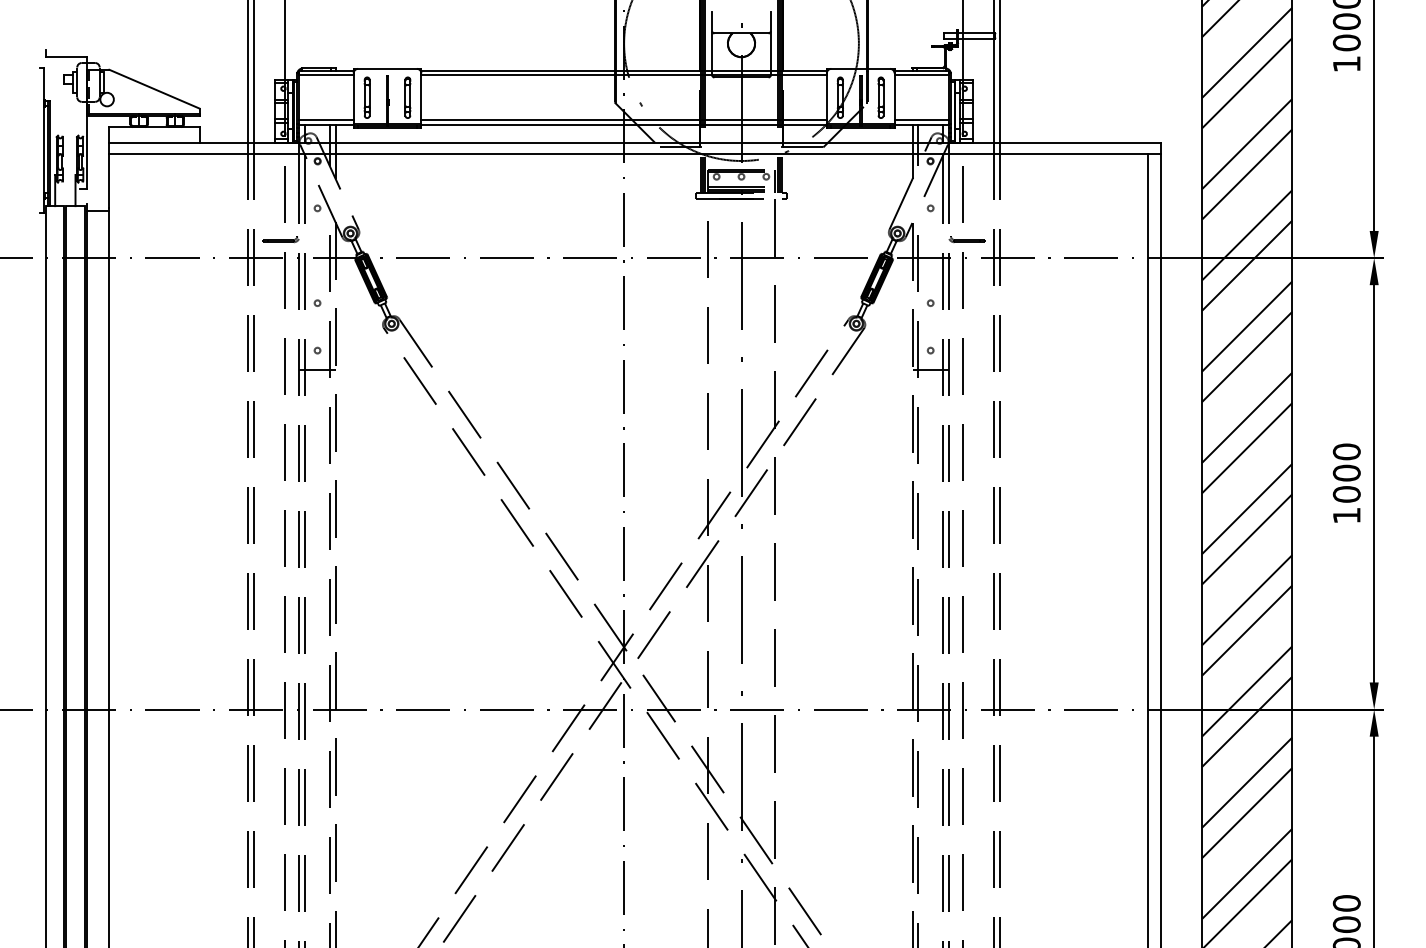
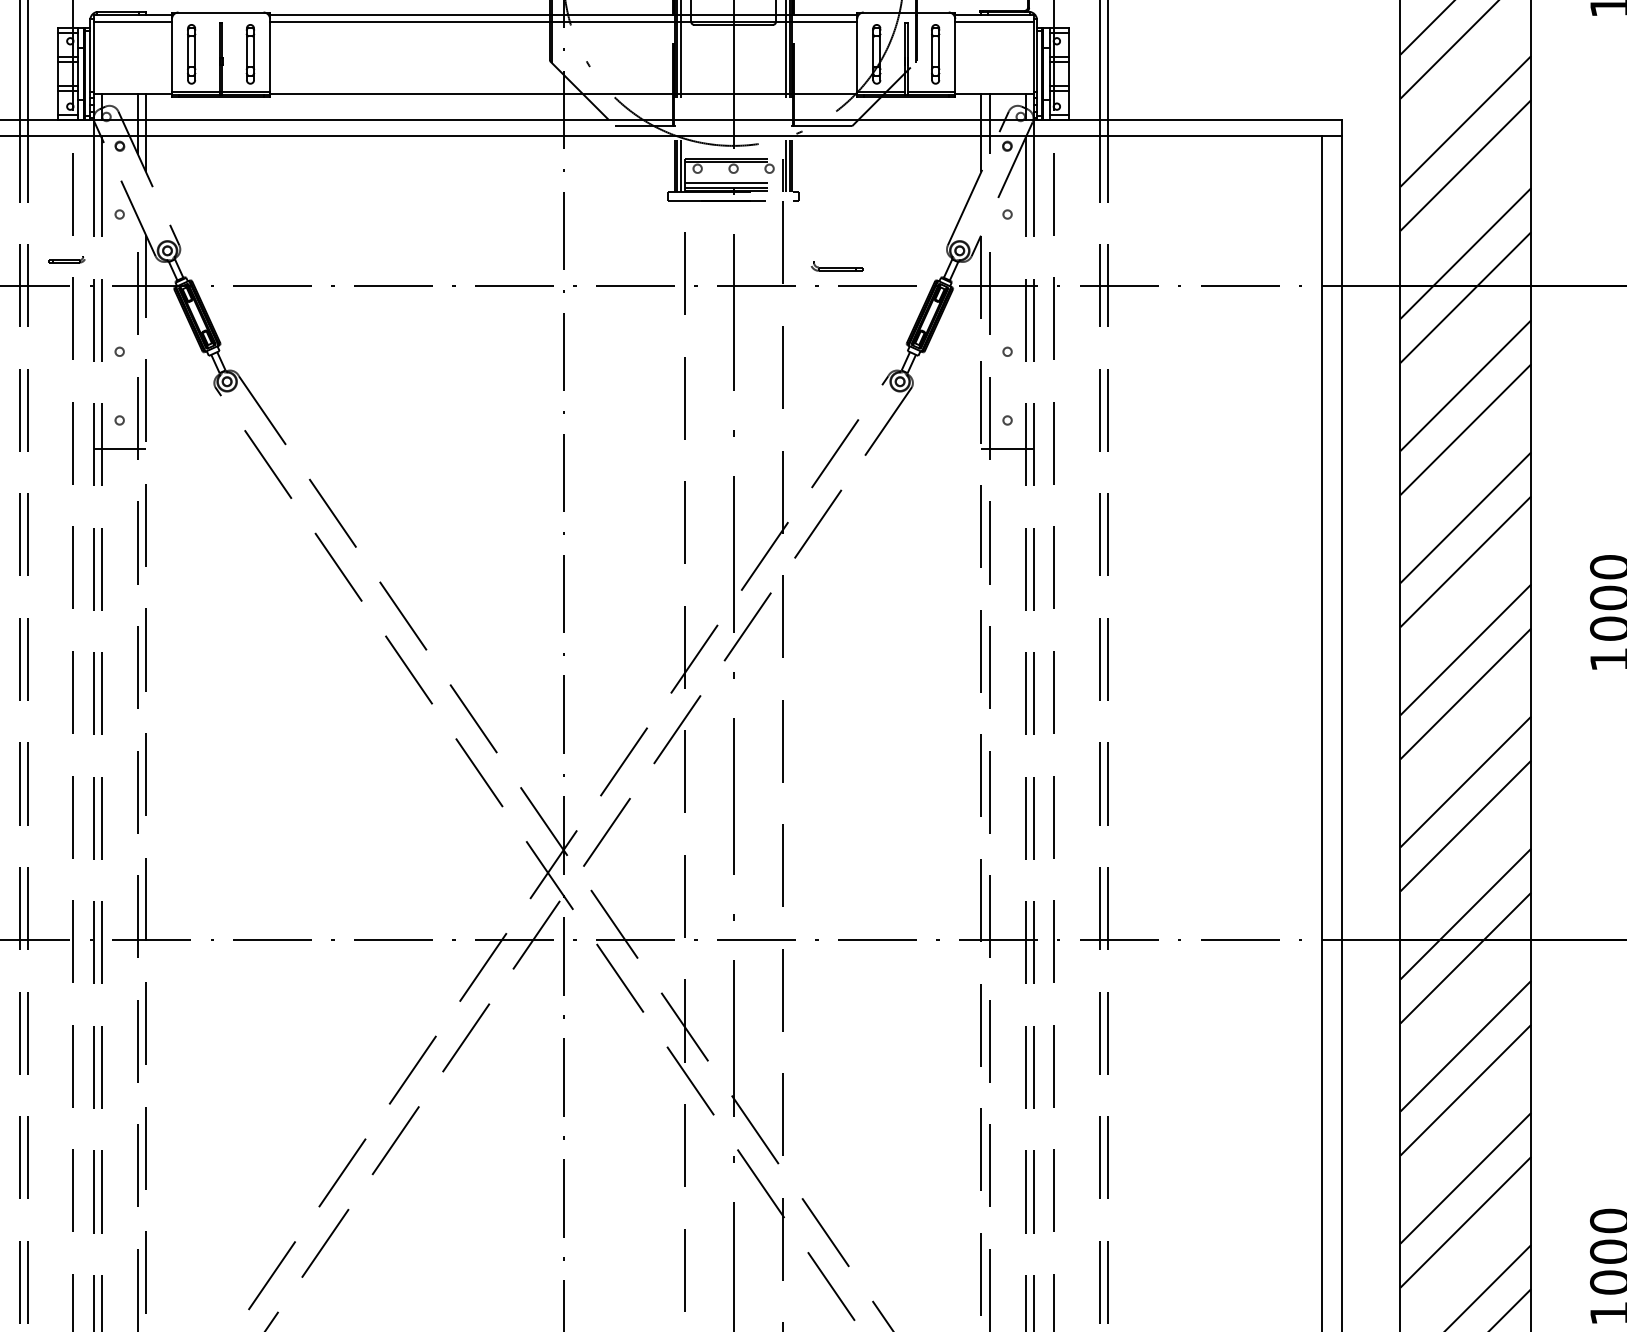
line: (326, 120) -> (132, 87), removed
line: (623, 120) -> (562, 87), removed
line: (921, 120) -> (994, 87), removed
part: (280, 239) -> (66, 259), size x0.7
part: (966, 239) -> (836, 266), moved

